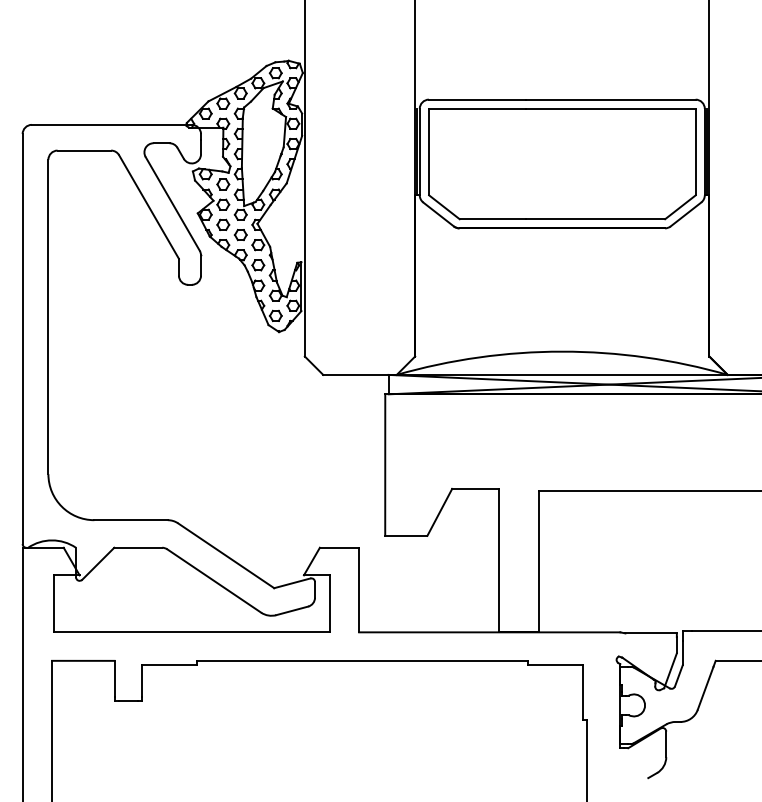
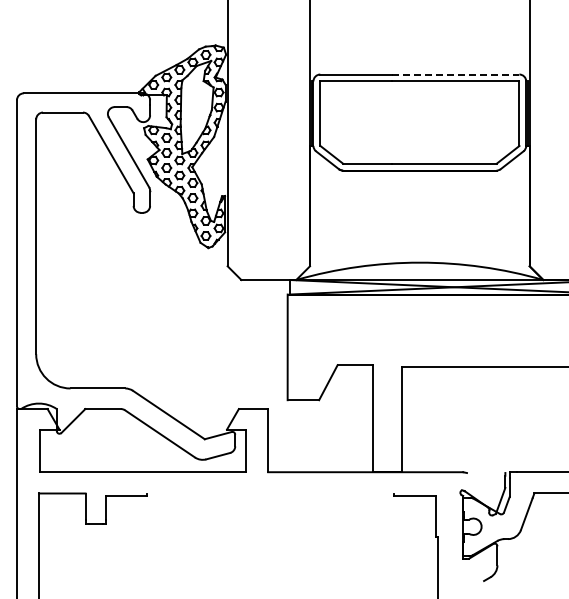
line: (611, 99) -> (456, 74), solid -> dashed
line: (650, 634) -> (485, 473), removed
line: (362, 660) -> (270, 493), removed

